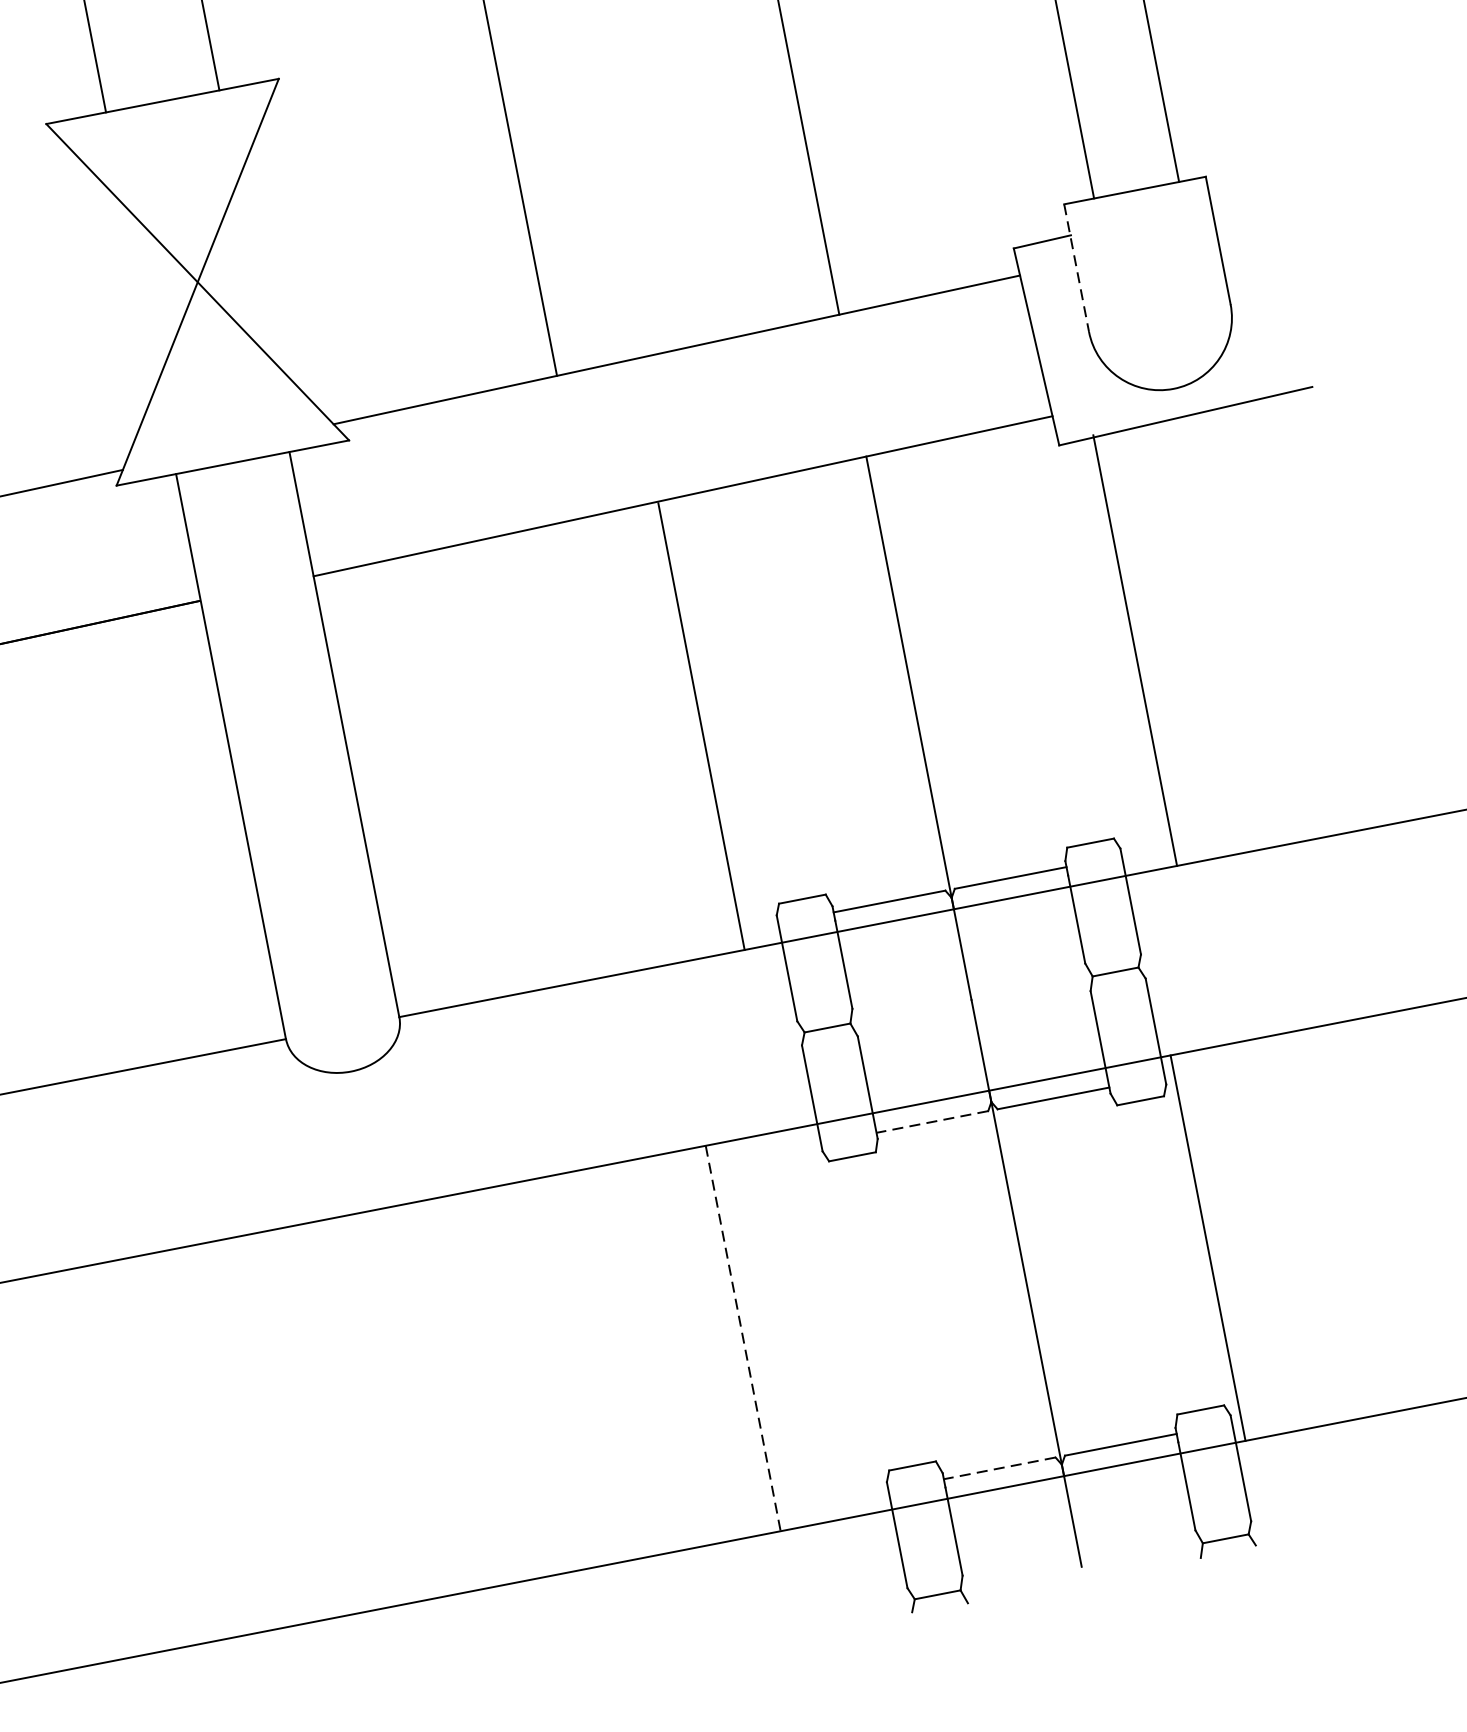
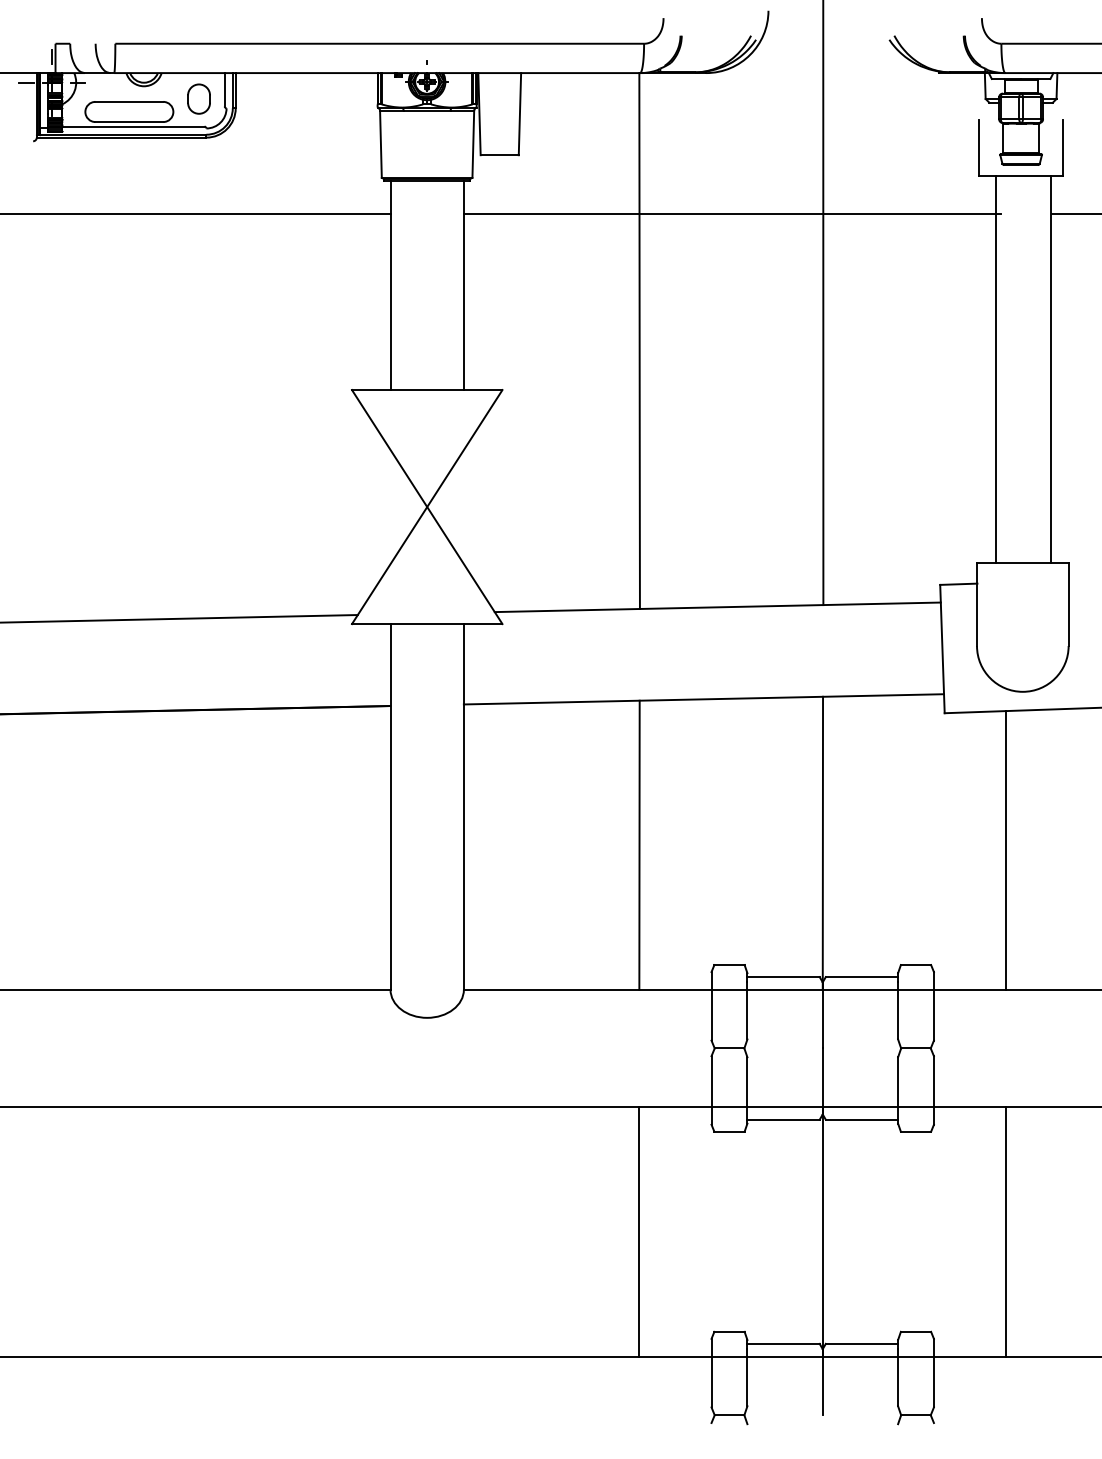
line: (1077, 269) -> (977, 605), dashed -> solid
line: (1135, 650) -> (1006, 850), moved
line: (701, 725) -> (639, 844), moved
line: (932, 1121) -> (783, 1119), dashed -> solid
line: (1208, 1247) -> (1006, 1231), moved
line: (743, 1337) -> (639, 1231), dashed -> solid
line: (999, 1467) -> (783, 1343), dashed -> solid

